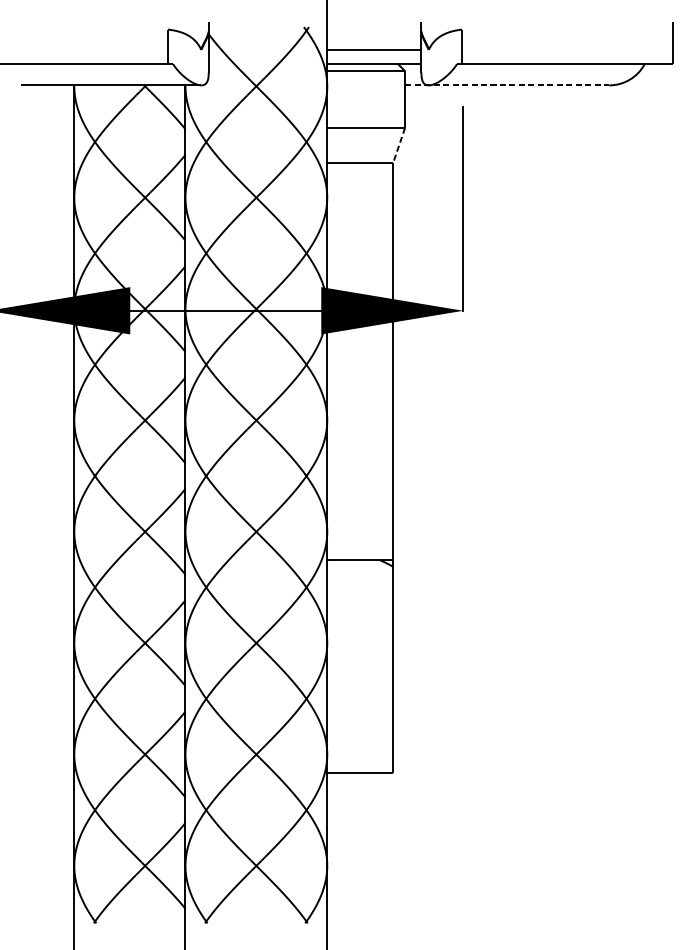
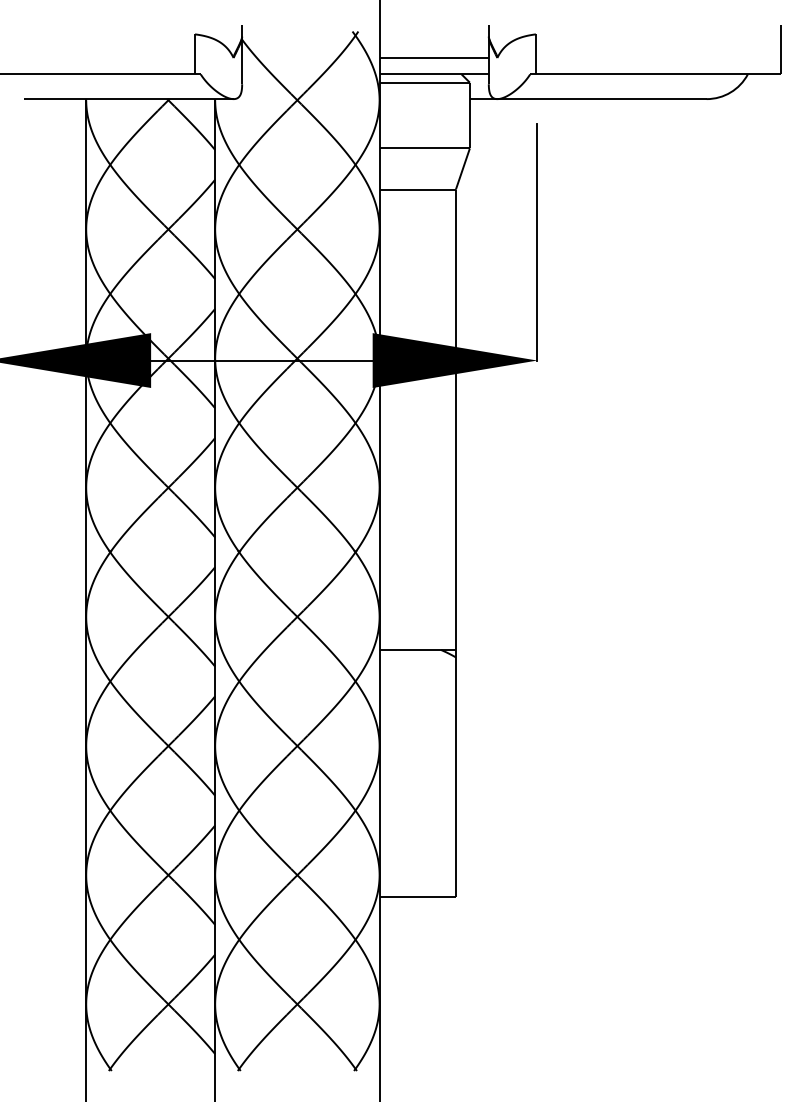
line: (507, 85) -> (588, 99), dashed -> solid
line: (398, 146) -> (462, 169), dashed -> solid

